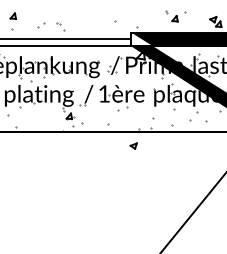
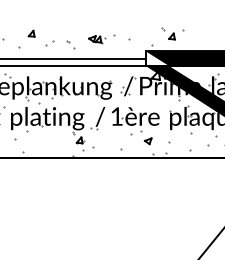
part: (12, 15) -> (30, 33), moved
part: (175, 16) -> (172, 34), moved
part: (89, 21) -> (101, 39), added
part: (133, 145) -> (147, 140), moved

